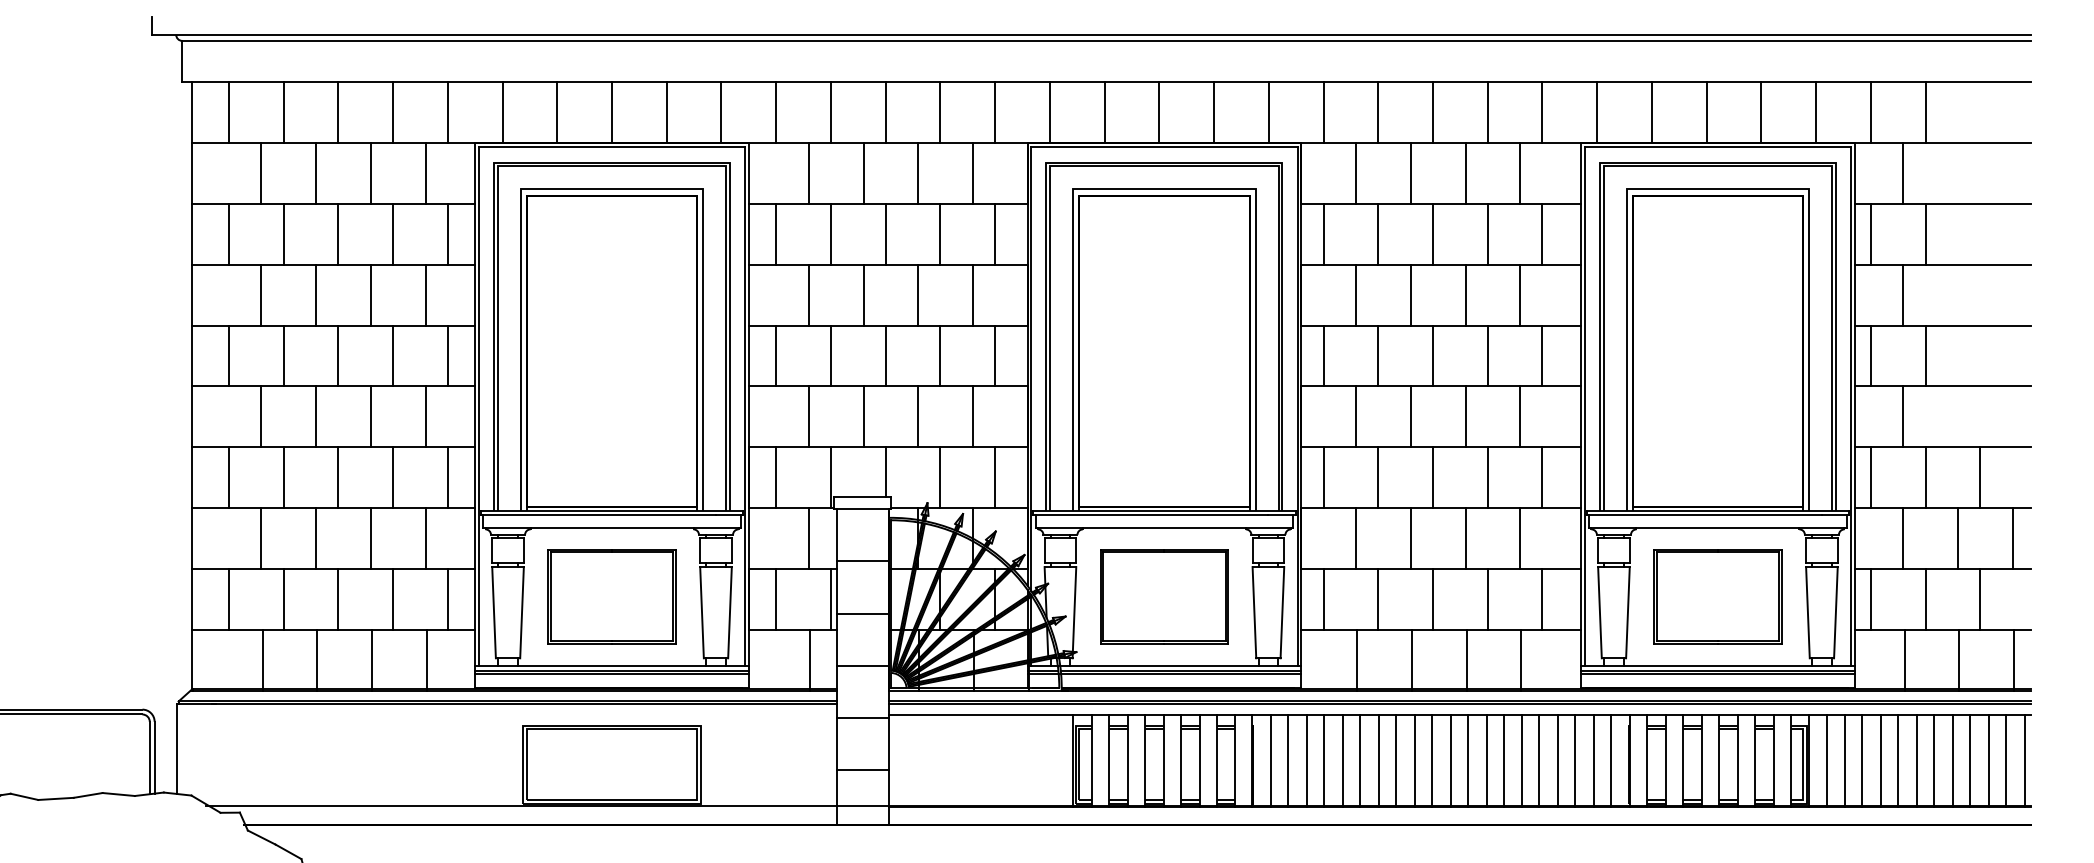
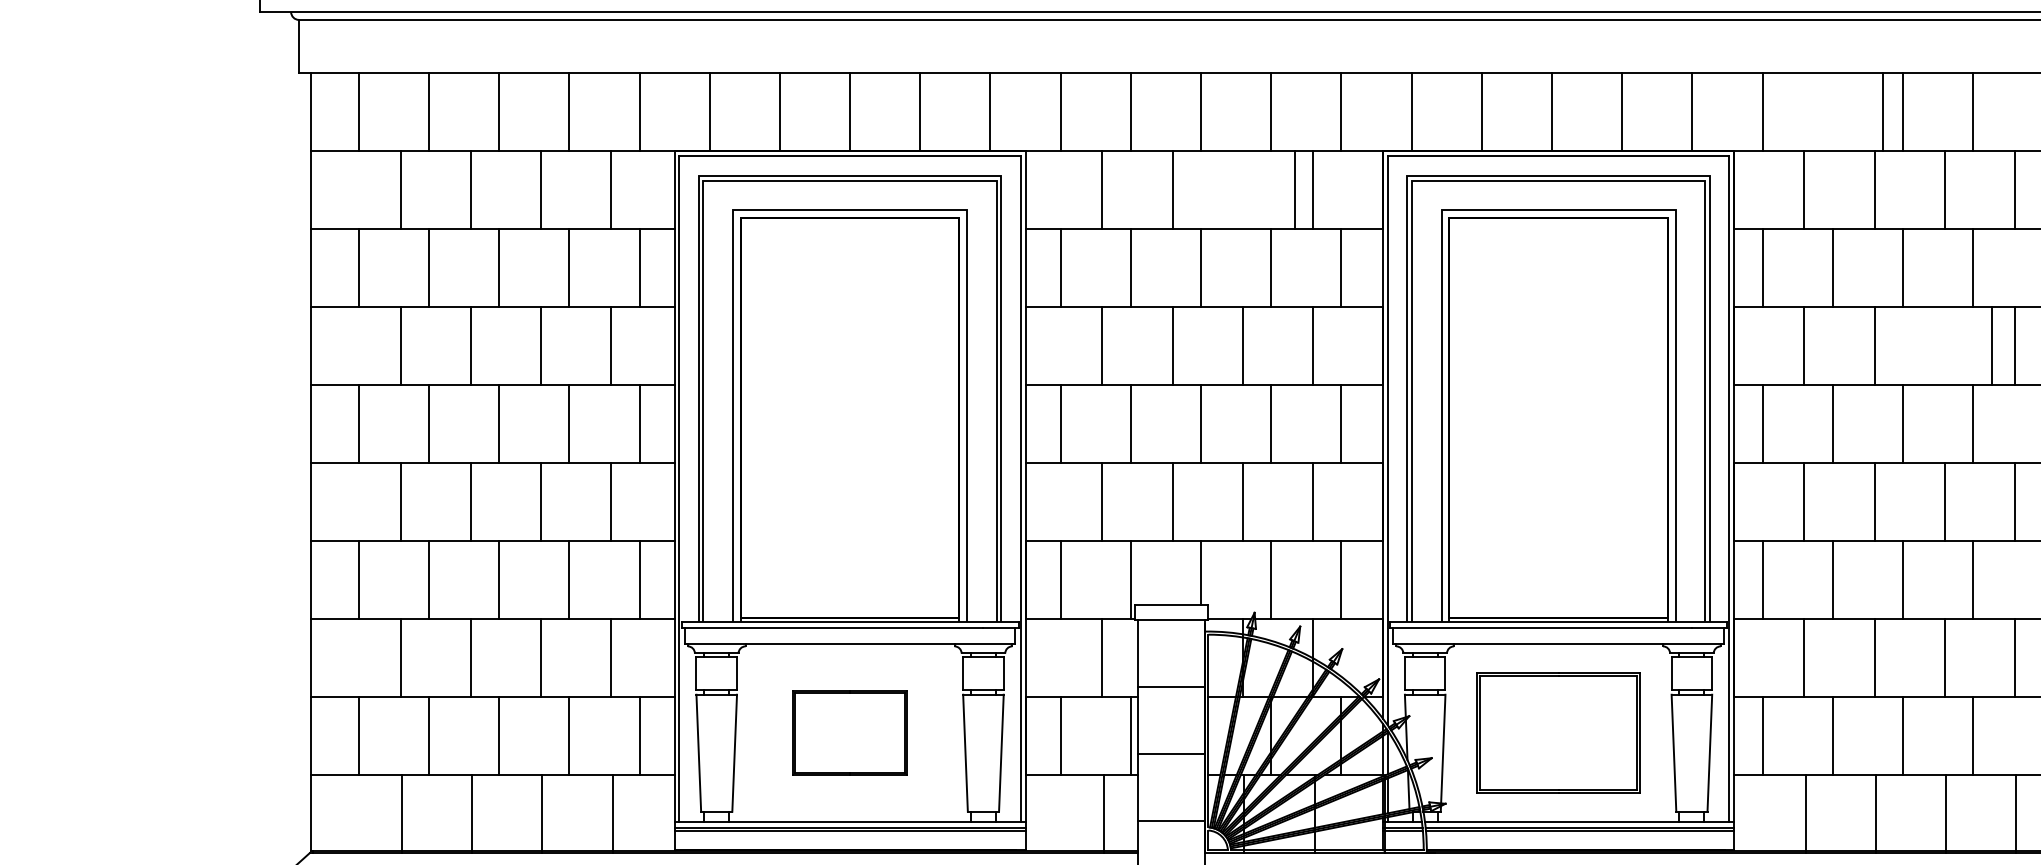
line: (1378, 112) -> (1883, 111), moved
line: (918, 173) -> (1295, 189), moved
line: (1465, 294) -> (1992, 345), moved
part: (611, 596) -> (849, 732), size x0.7

